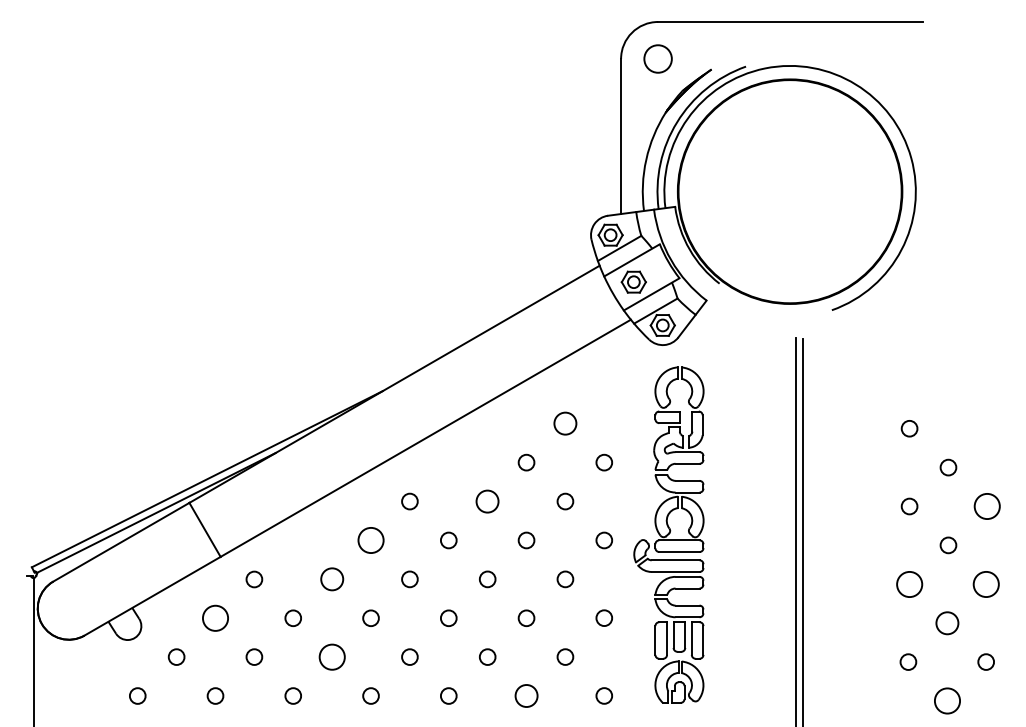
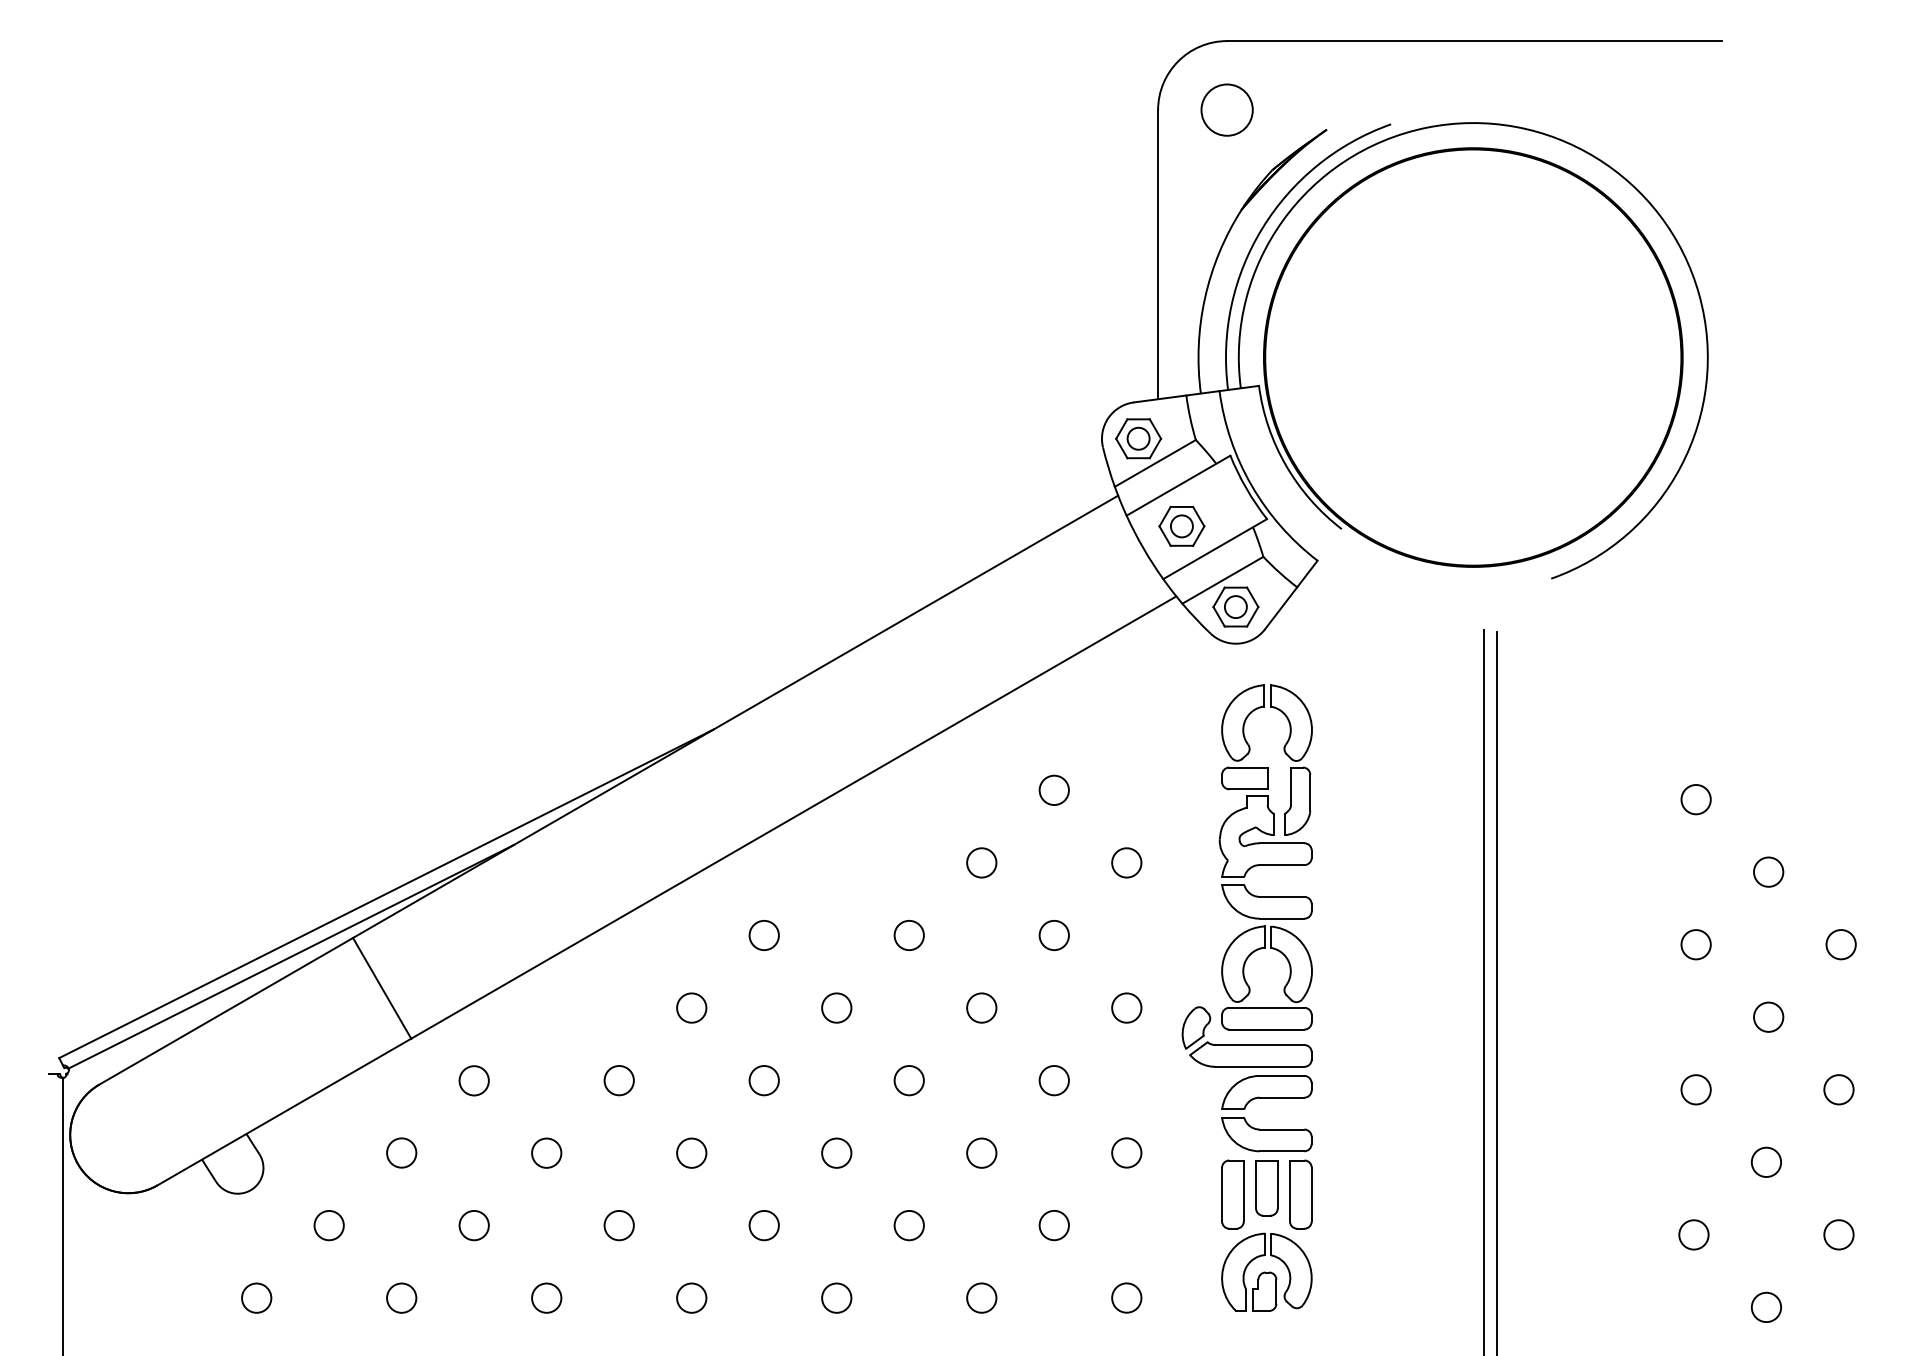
circle: (565, 423) -> (1054, 789), size x0.71
circle: (487, 501) -> (908, 935), size x0.71
circle: (987, 506) -> (1841, 944), size x0.62
circle: (370, 540) -> (690, 1008), size x0.62
circle: (331, 579) -> (618, 1080), size x0.71
circle: (909, 583) -> (1695, 1088), size x0.62
circle: (985, 583) -> (1837, 1088), size x0.62
circle: (215, 617) -> (401, 1151), size x0.62
circle: (946, 622) -> (1764, 1161), size x0.71
circle: (331, 656) -> (618, 1224), size x0.62
circle: (526, 695) -> (981, 1297), size x0.71
circle: (946, 700) -> (1764, 1306), size x0.62

